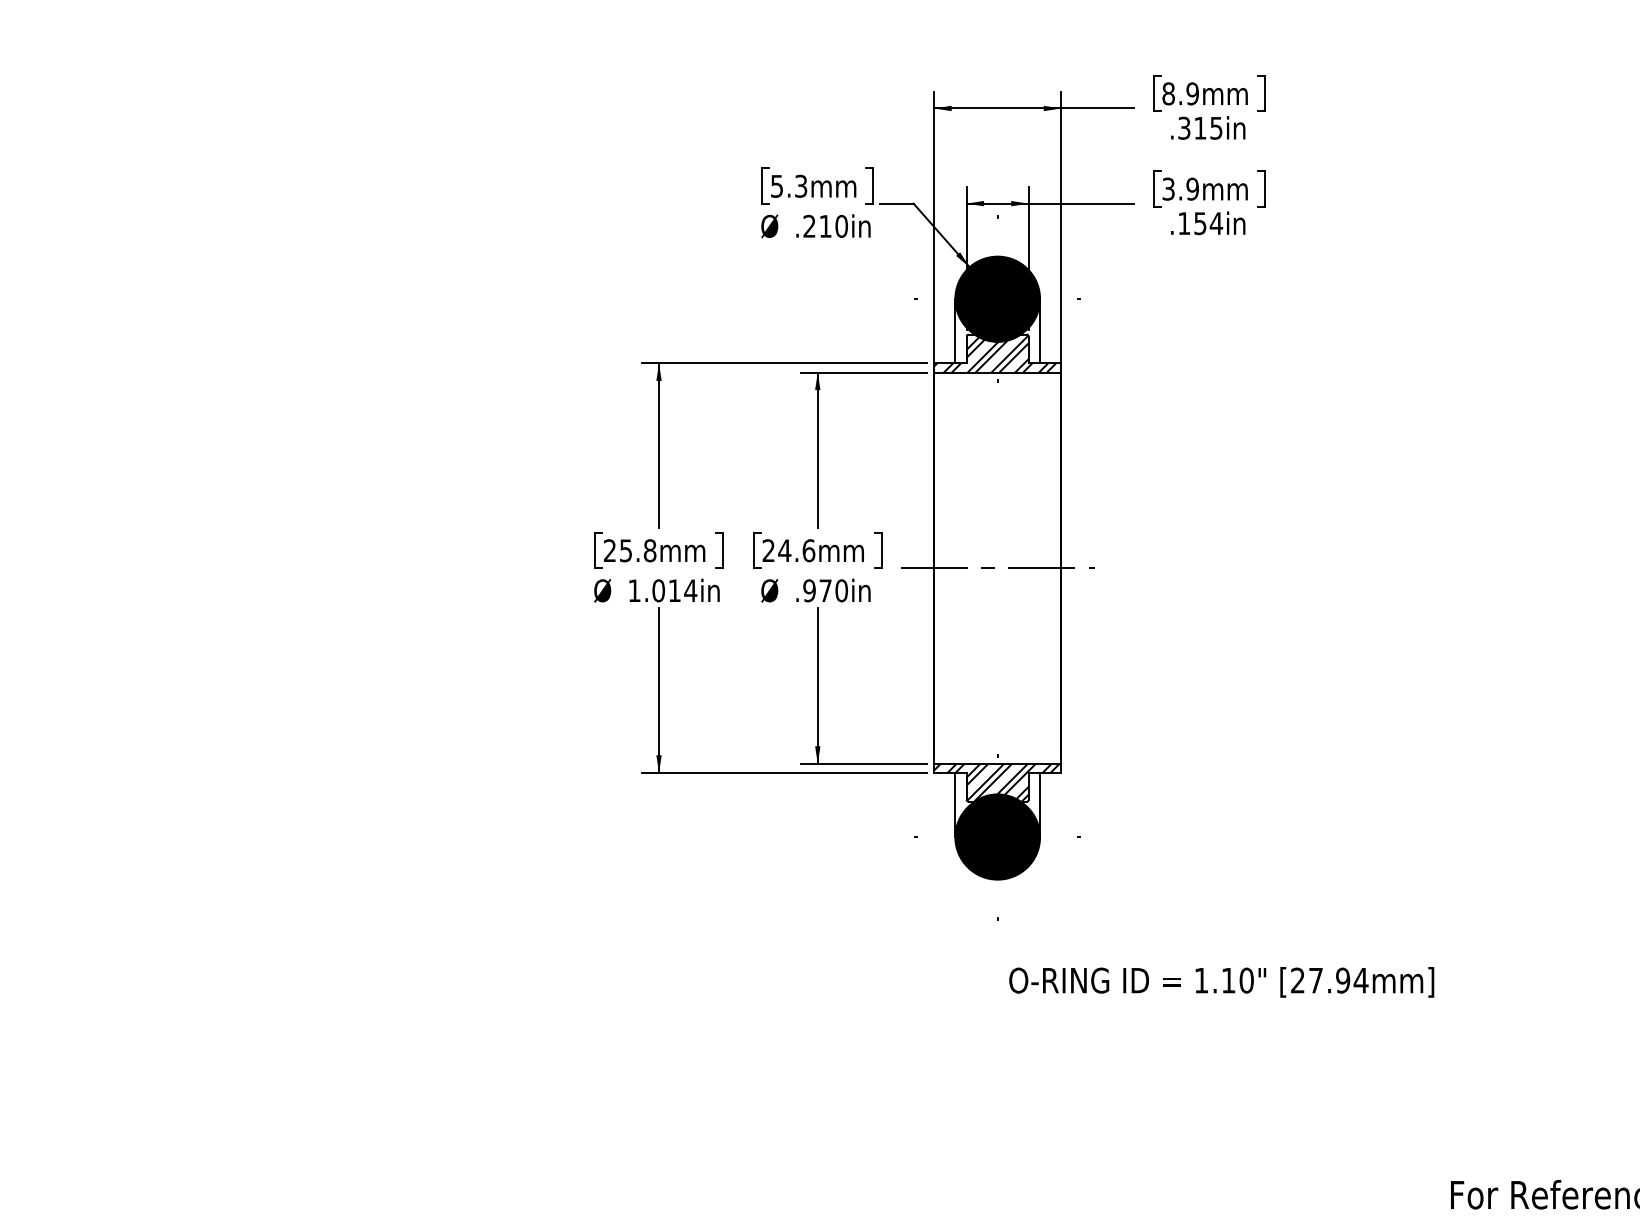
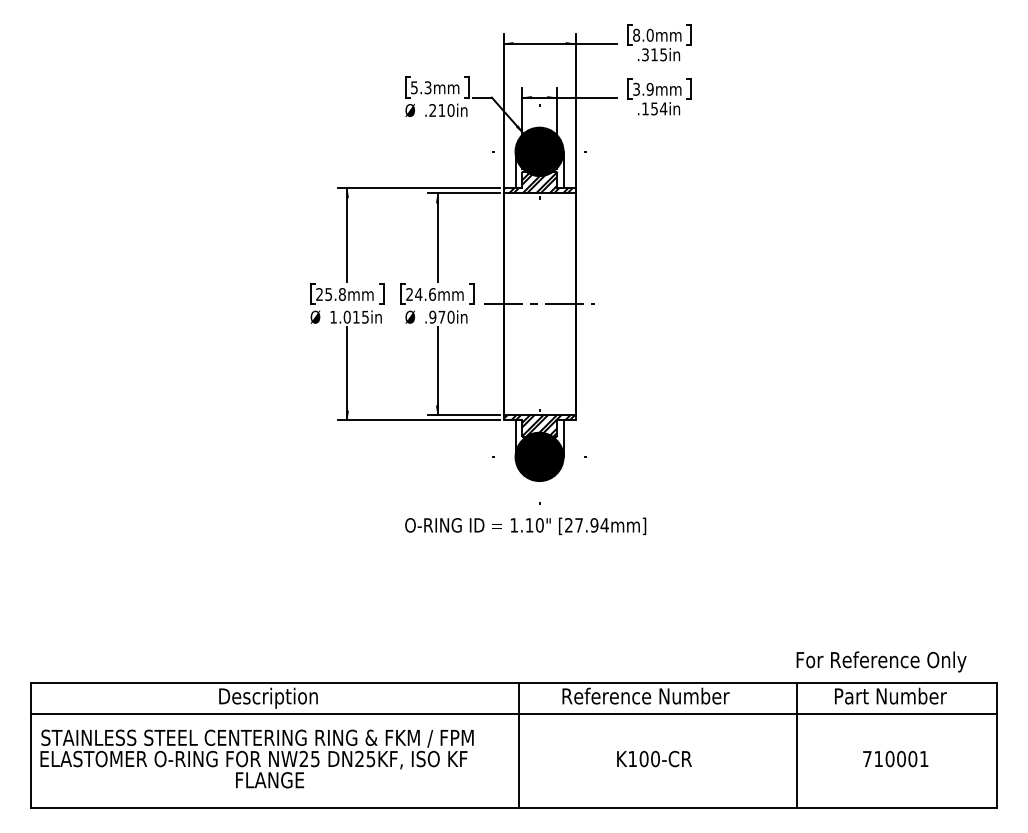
text: (1191, 94) -> (649, 35), 8.9mm -> 8.0mm
text: (690, 589) -> (365, 316), 1.014in -> 1.015in
text: (1221, 982) -> (525, 526), moved

